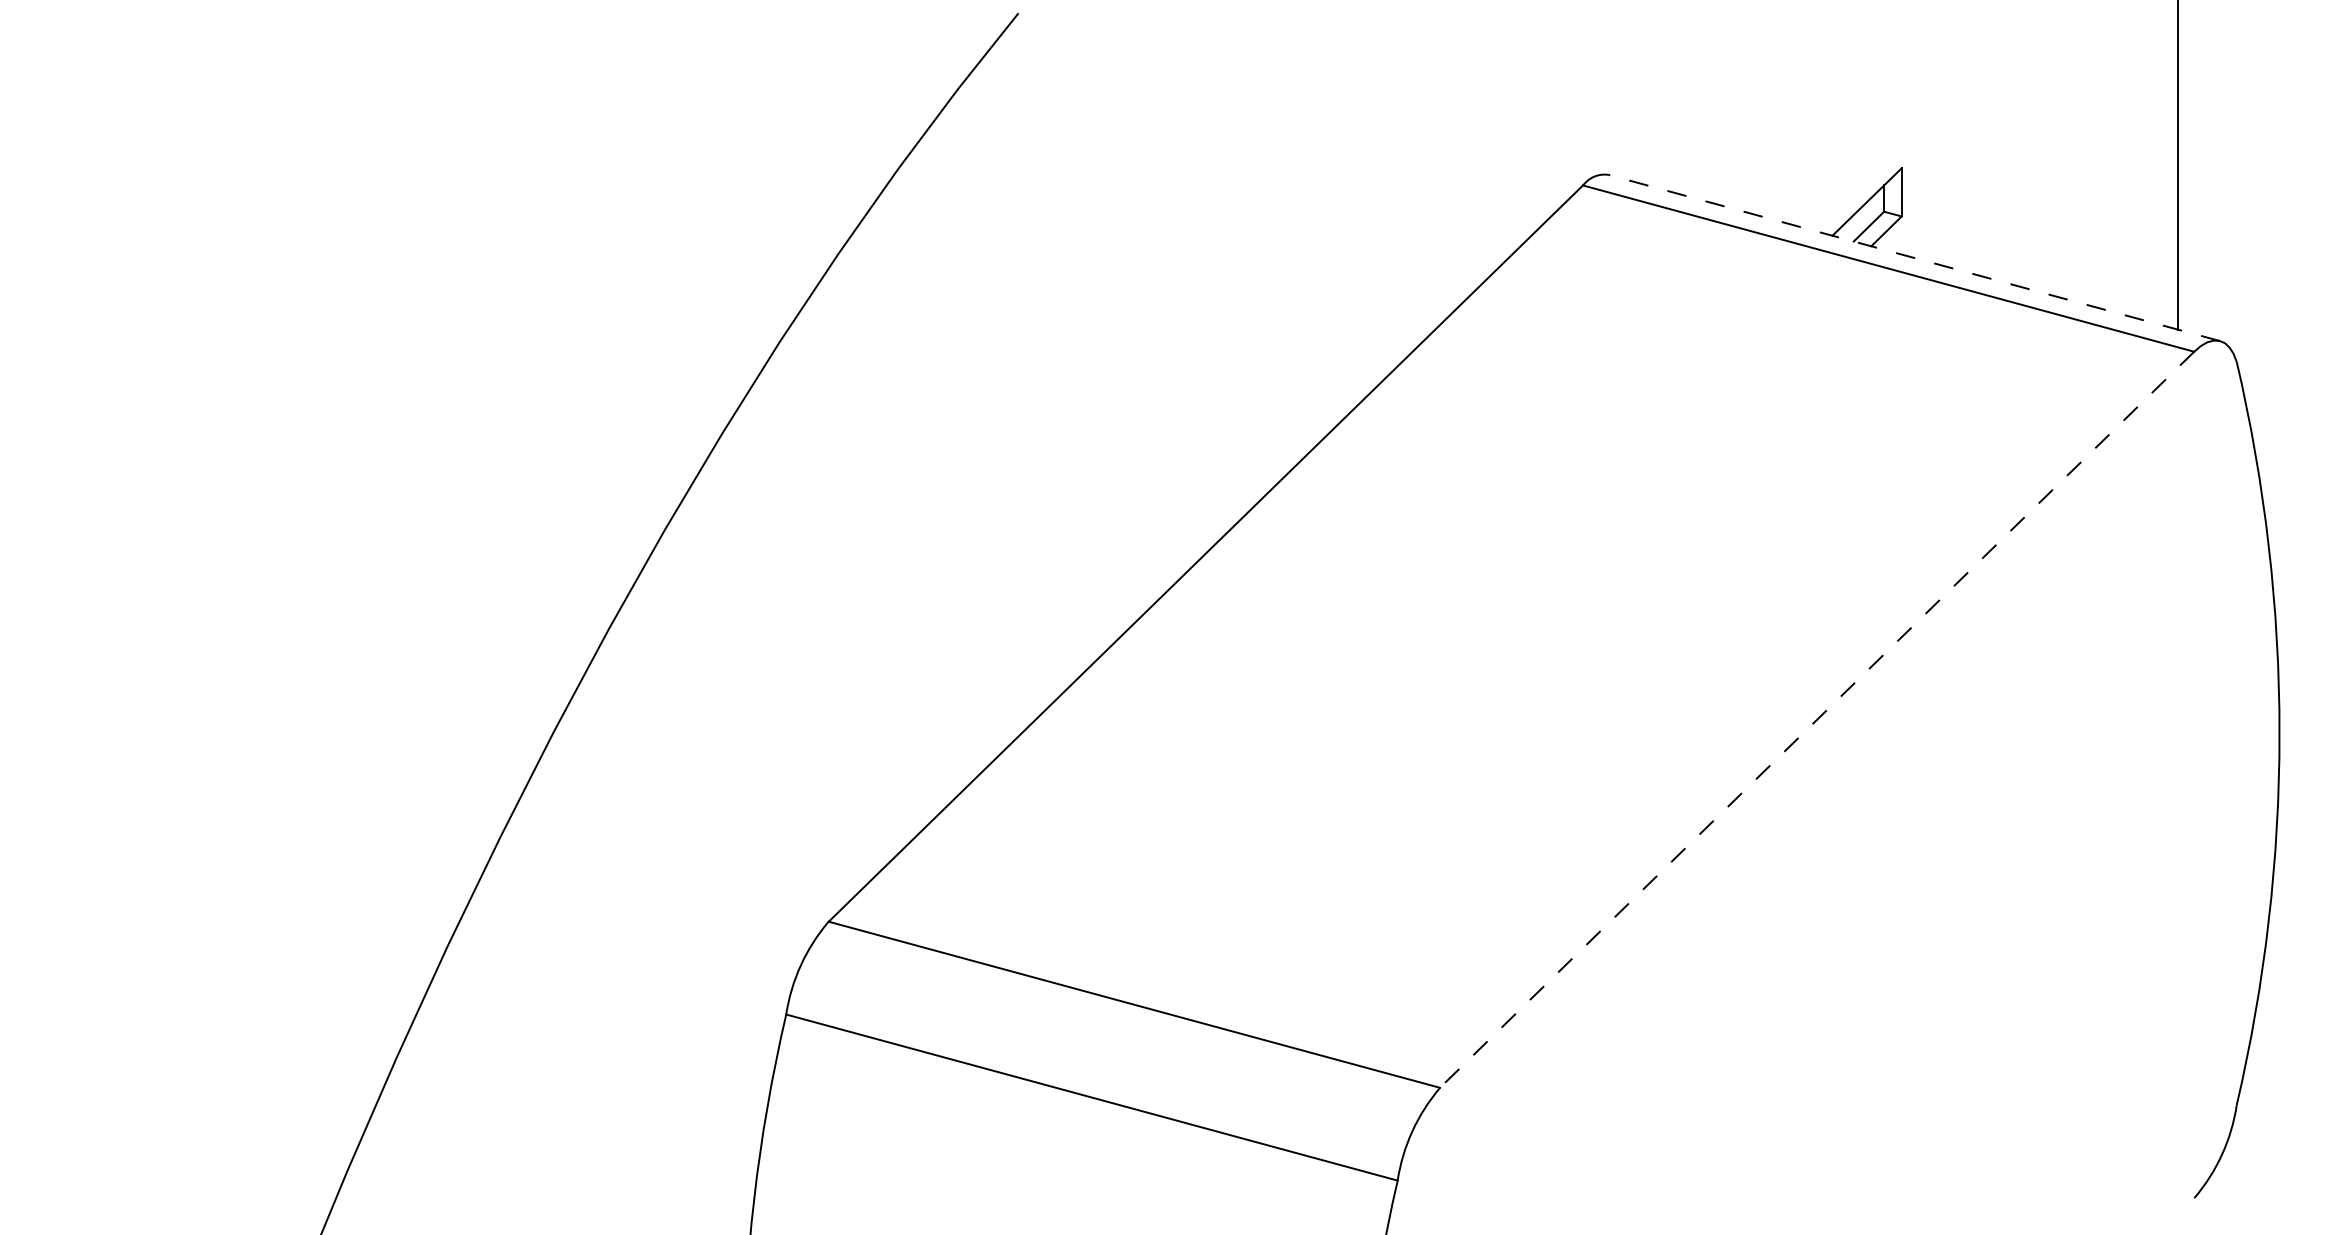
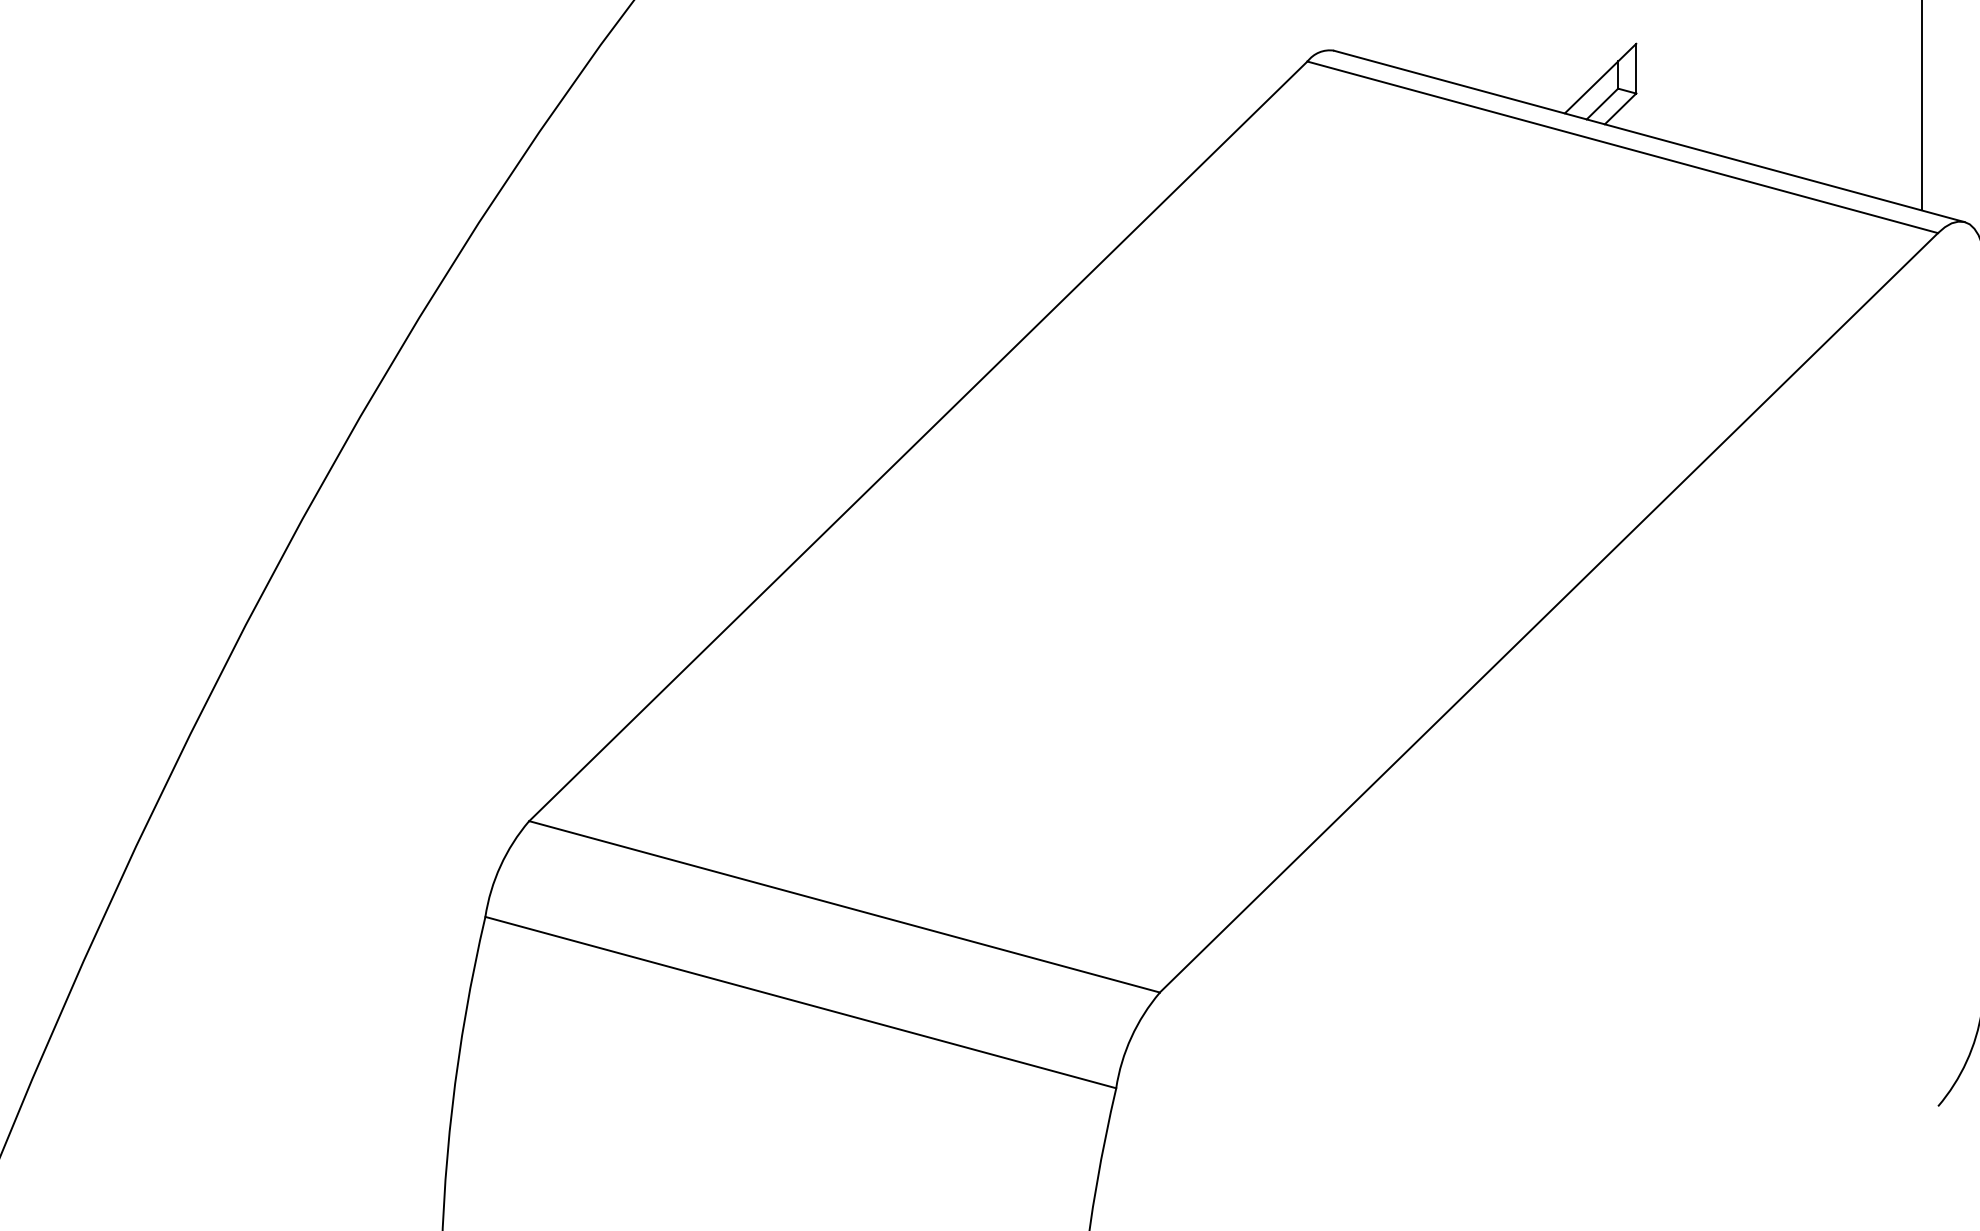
line: (1914, 258) -> (1649, 136), dashed -> solid
line: (1817, 719) -> (1549, 612), dashed -> solid

